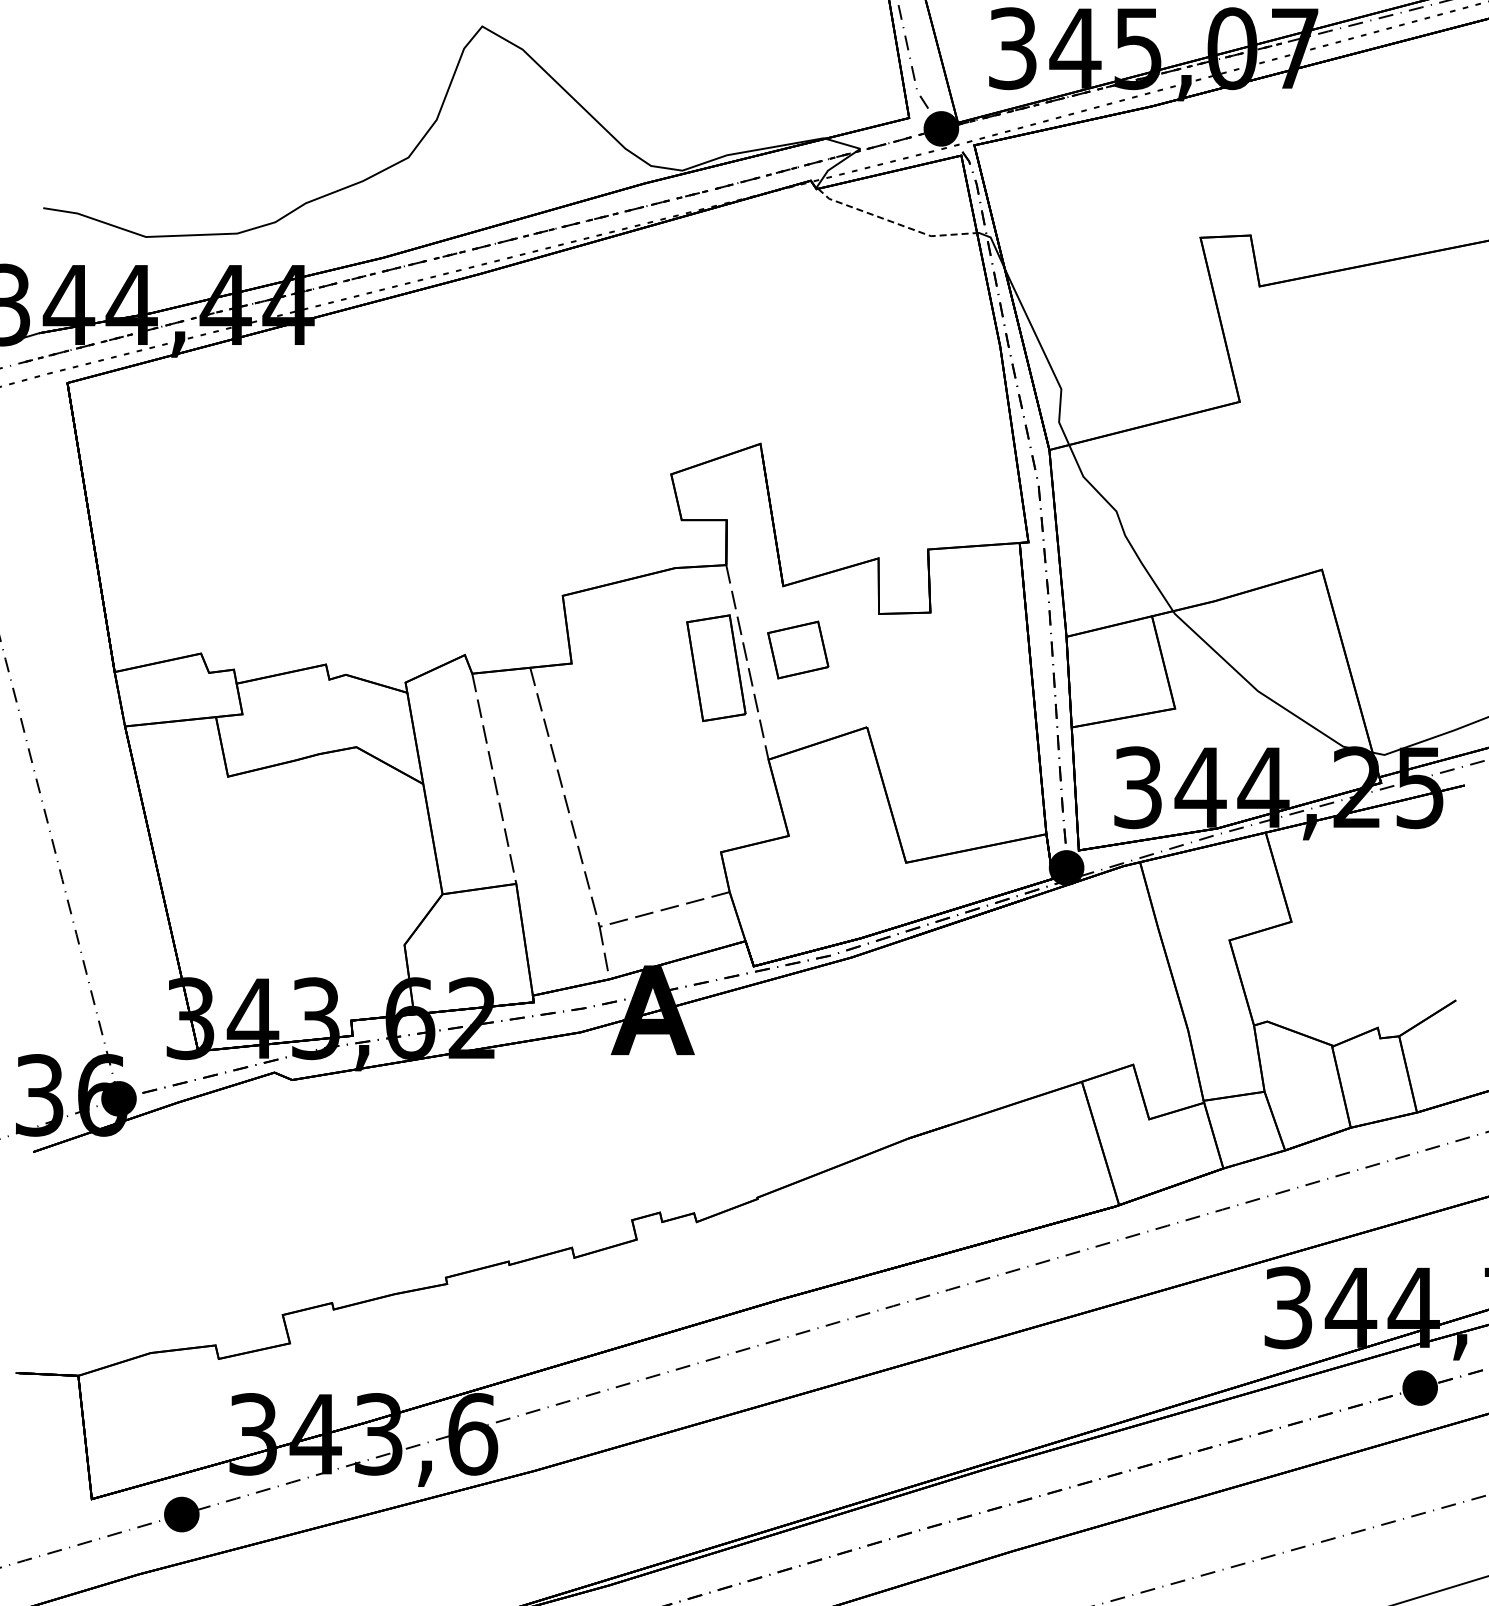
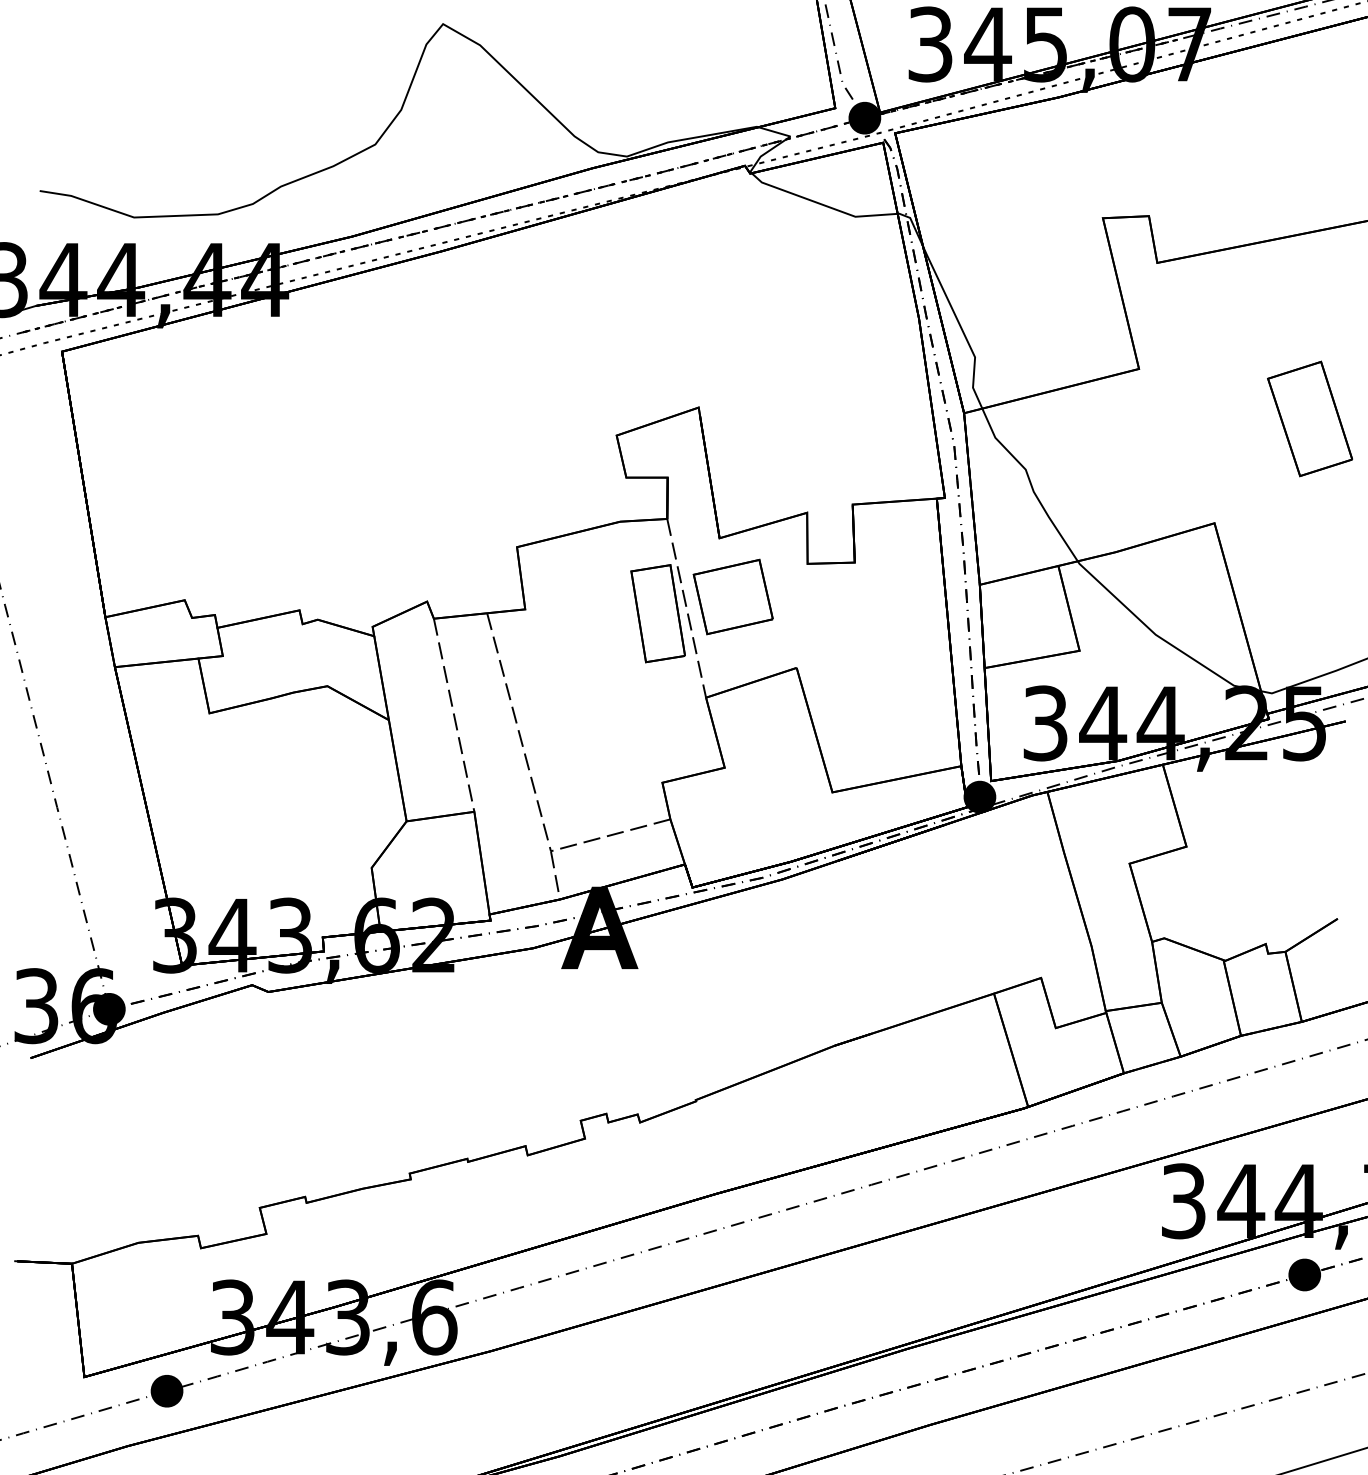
line: (895, 223) -> (822, 205), dashed -> solid
part: (1425, 456) -> (1309, 419), added
part: (798, 649) -> (733, 596), size x1.43

